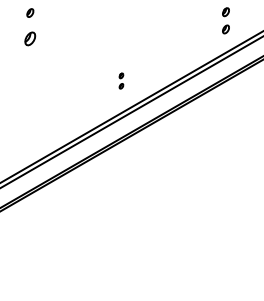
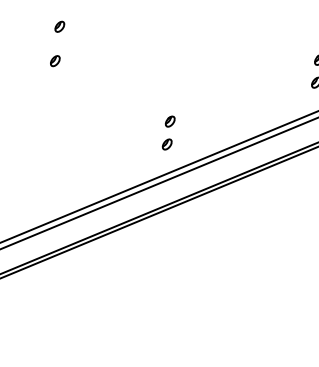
part: (30, 38) -> (55, 60), size x0.62
part: (121, 80) -> (168, 132), size x1.67

